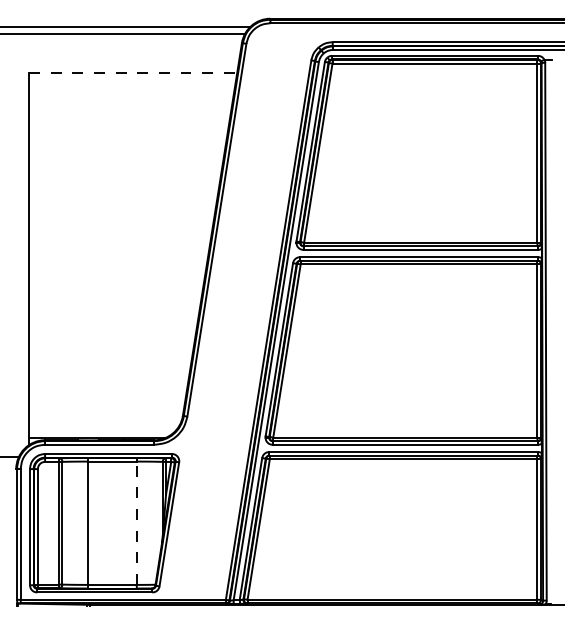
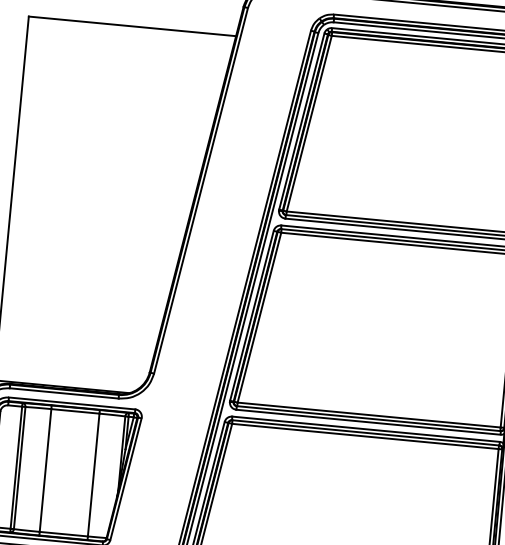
line: (133, 72) -> (132, 25), dashed -> solid
line: (136, 523) -> (93, 475), dashed -> solid

